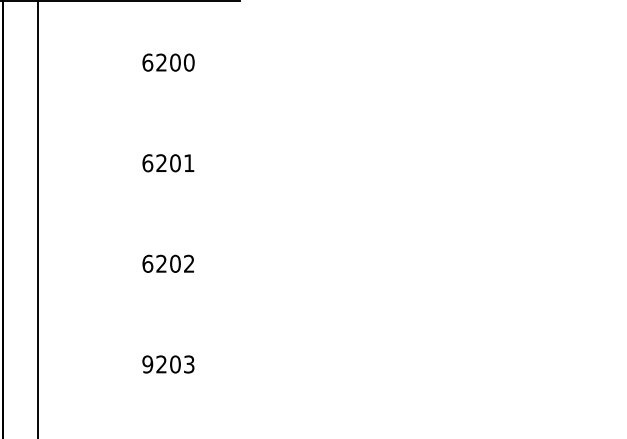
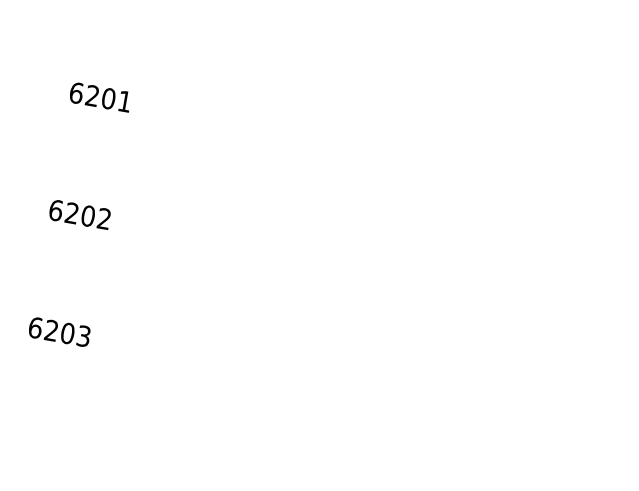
text: (147, 364) -> (35, 327), 9203 -> 6203

